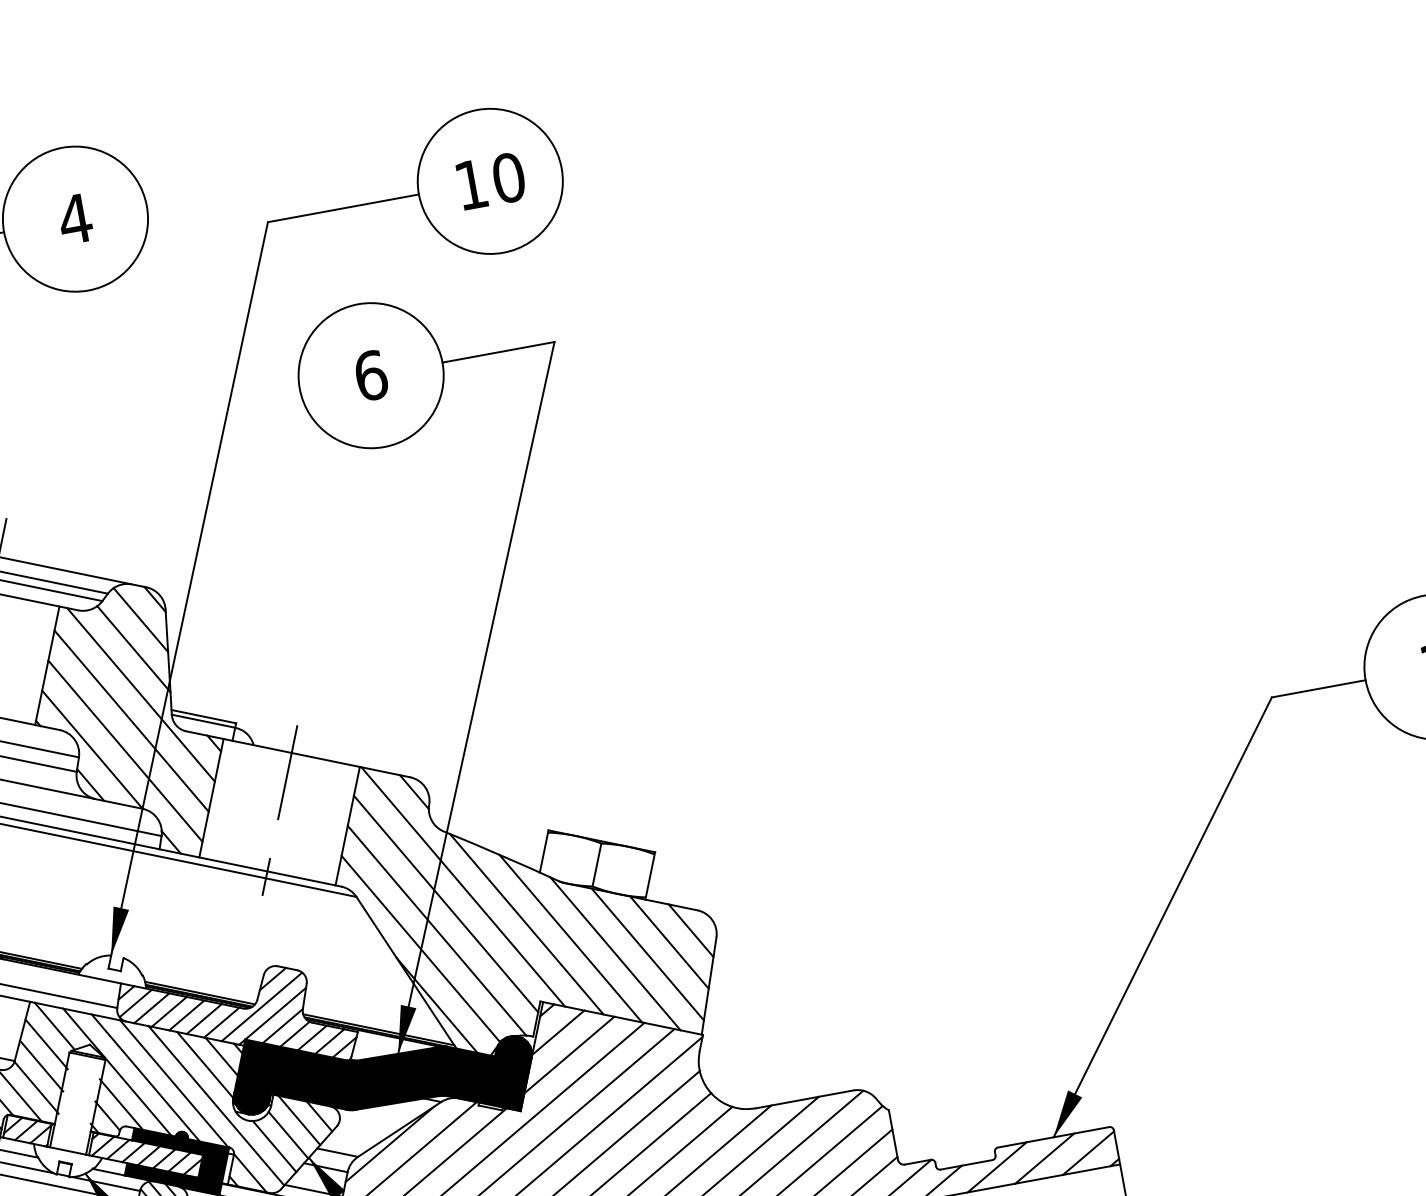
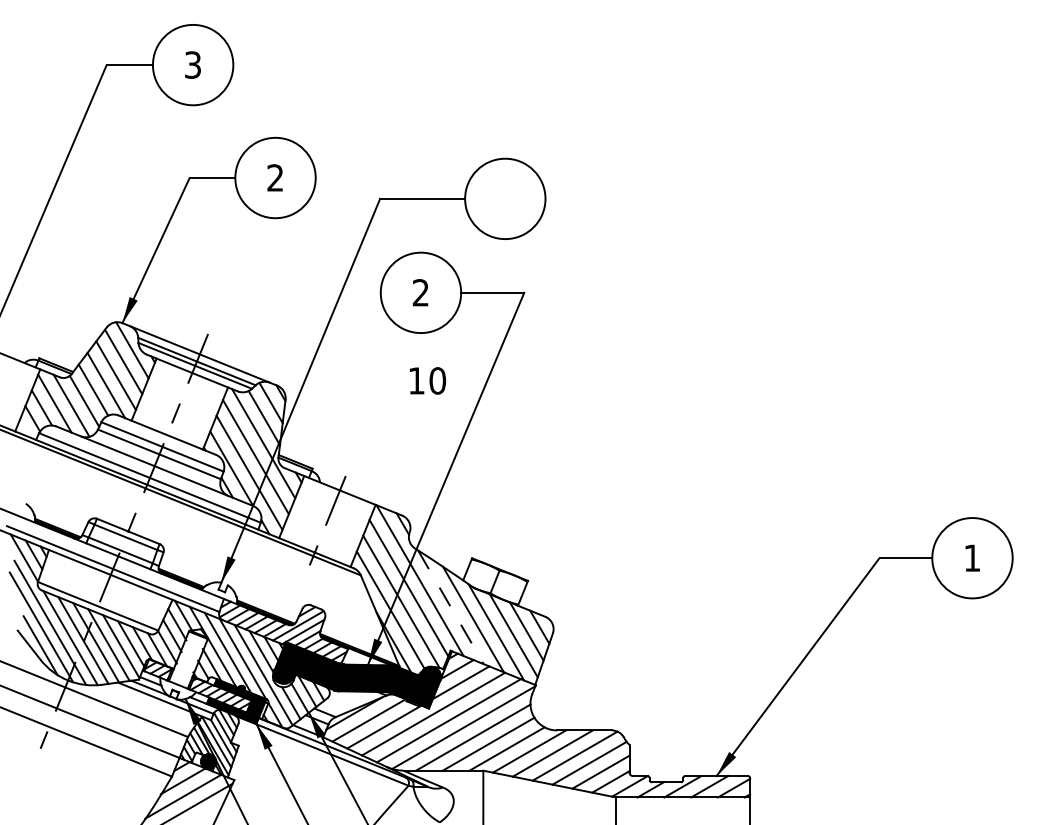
text: (492, 180) -> (428, 380), moved
text: (75, 218) -> (275, 177), 4 -> 2
text: (370, 375) -> (420, 292), 6 -> 2
line: (526, 924) -> (450, 607), solid -> dashed

